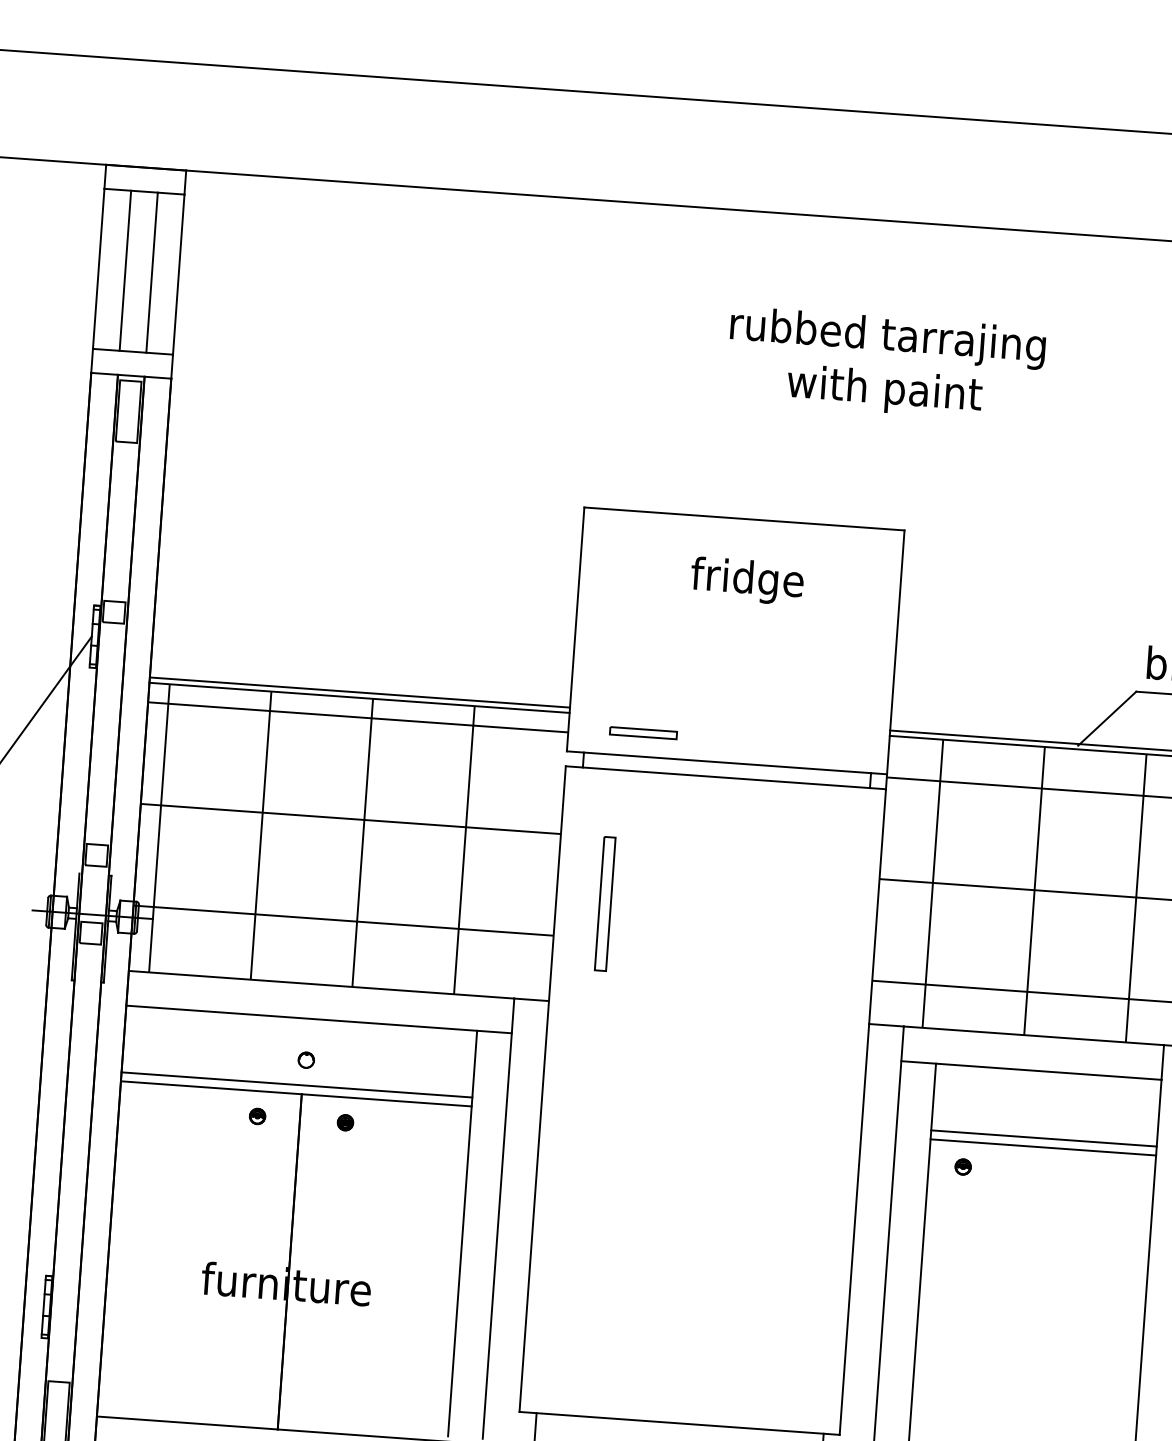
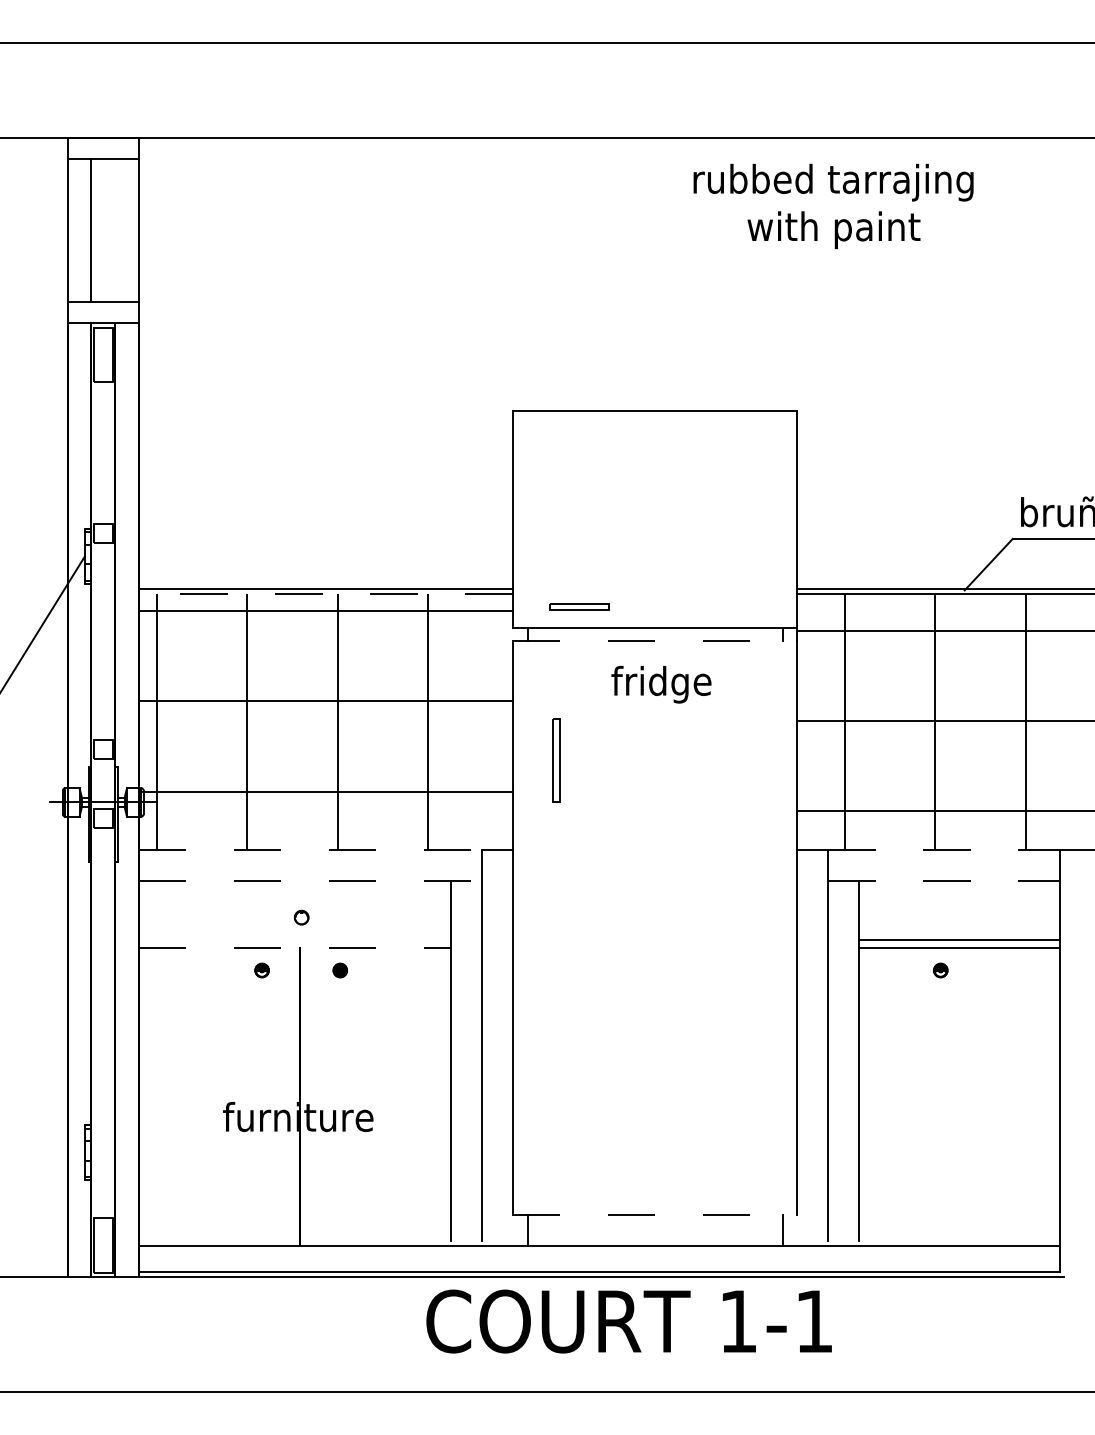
line: (152, 272) -> (115, 230), removed
text: (885, 364) -> (833, 206), moved
text: (747, 580) -> (661, 684), moved
line: (359, 697) -> (325, 593), solid -> dashed
line: (726, 778) -> (655, 641), solid -> dashed
part: (604, 904) -> (555, 760), size x0.7
line: (321, 984) -> (310, 849), solid -> dashed
line: (319, 1019) -> (310, 880), solid -> dashed
line: (1034, 1035) -> (944, 849), solid -> dashed
line: (1032, 1070) -> (944, 880), solid -> dashed
line: (296, 1085) -> (294, 940), removed
line: (296, 1094) -> (295, 948), solid -> dashed
part: (962, 1167) -> (940, 970), moved
line: (680, 1423) -> (655, 1215), solid -> dashed

